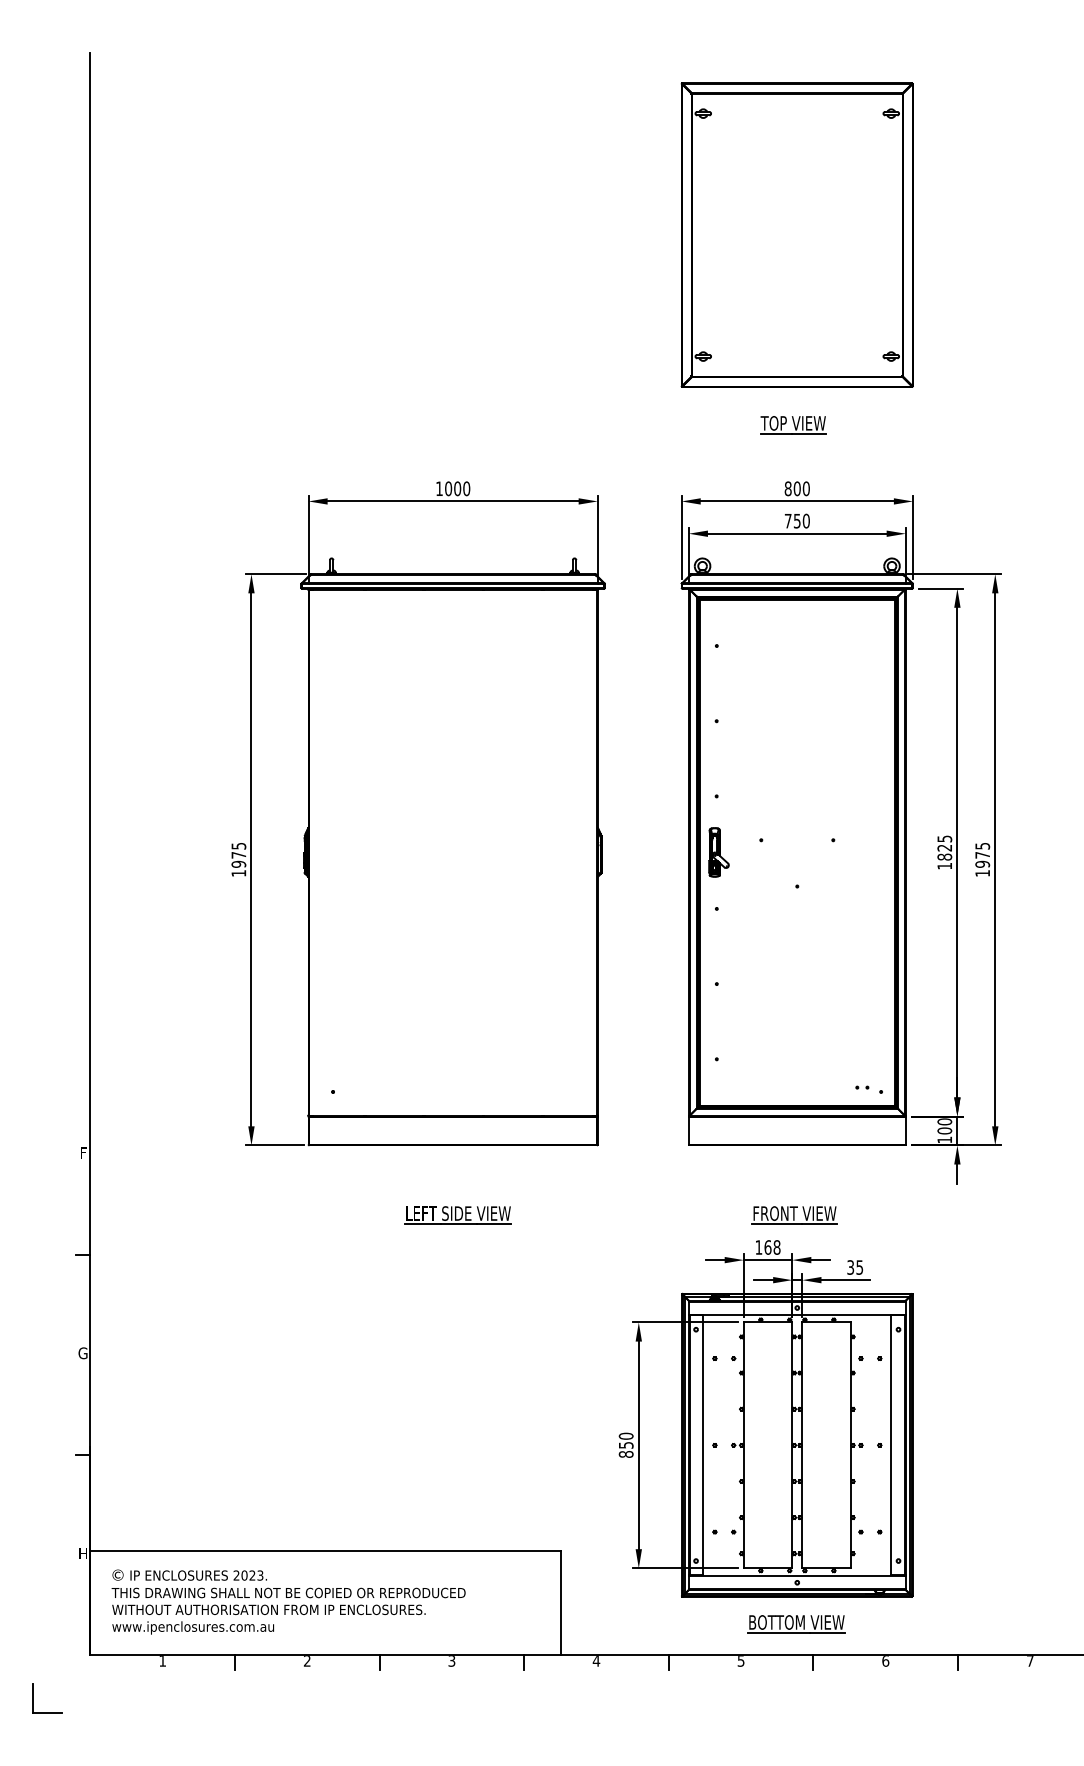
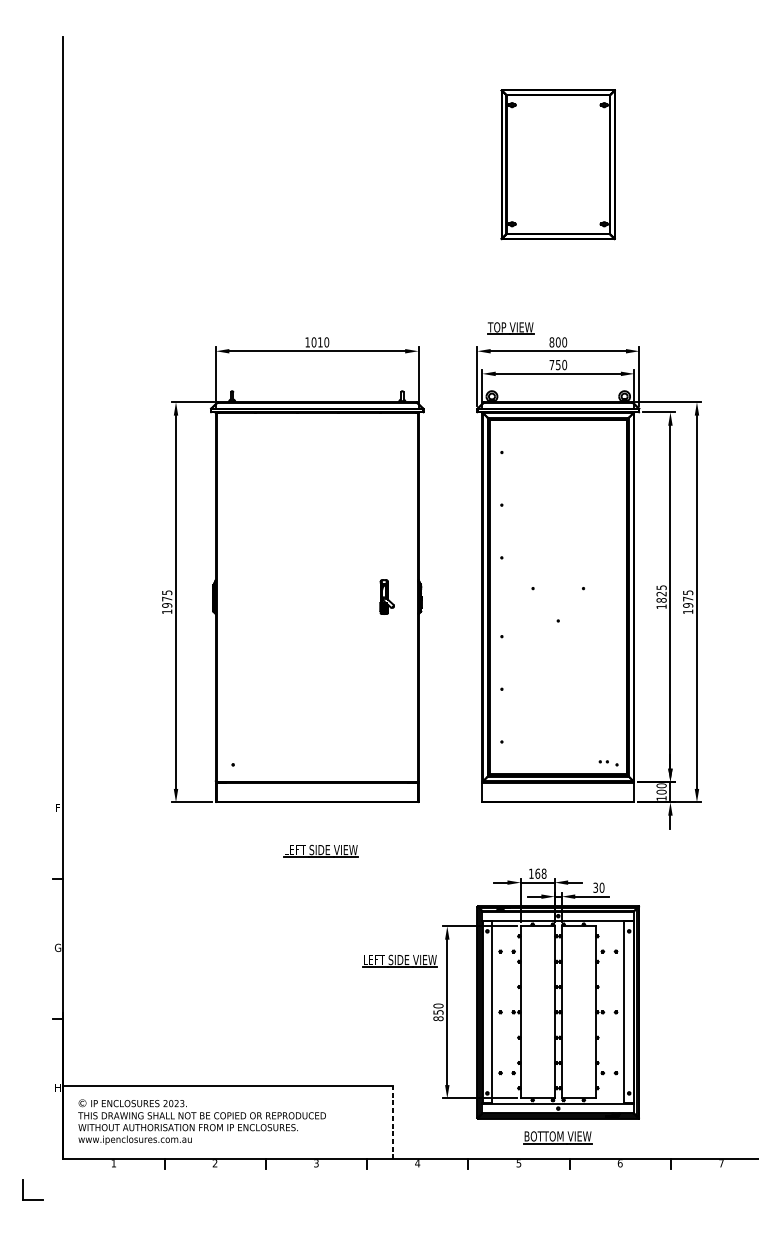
part: (796, 234) -> (557, 164), size x0.7
part: (793, 425) -> (510, 328), moved
text: (457, 488) -> (320, 342), 1000 -> 1010
part: (718, 852) -> (386, 597), moved
part: (794, 1215) -> (556, 851), removed
text: (859, 1267) -> (601, 887), 35 -> 30
part: (570, 1372) -> (399, 961), added
line: (560, 1602) -> (392, 1122), solid -> dashed

